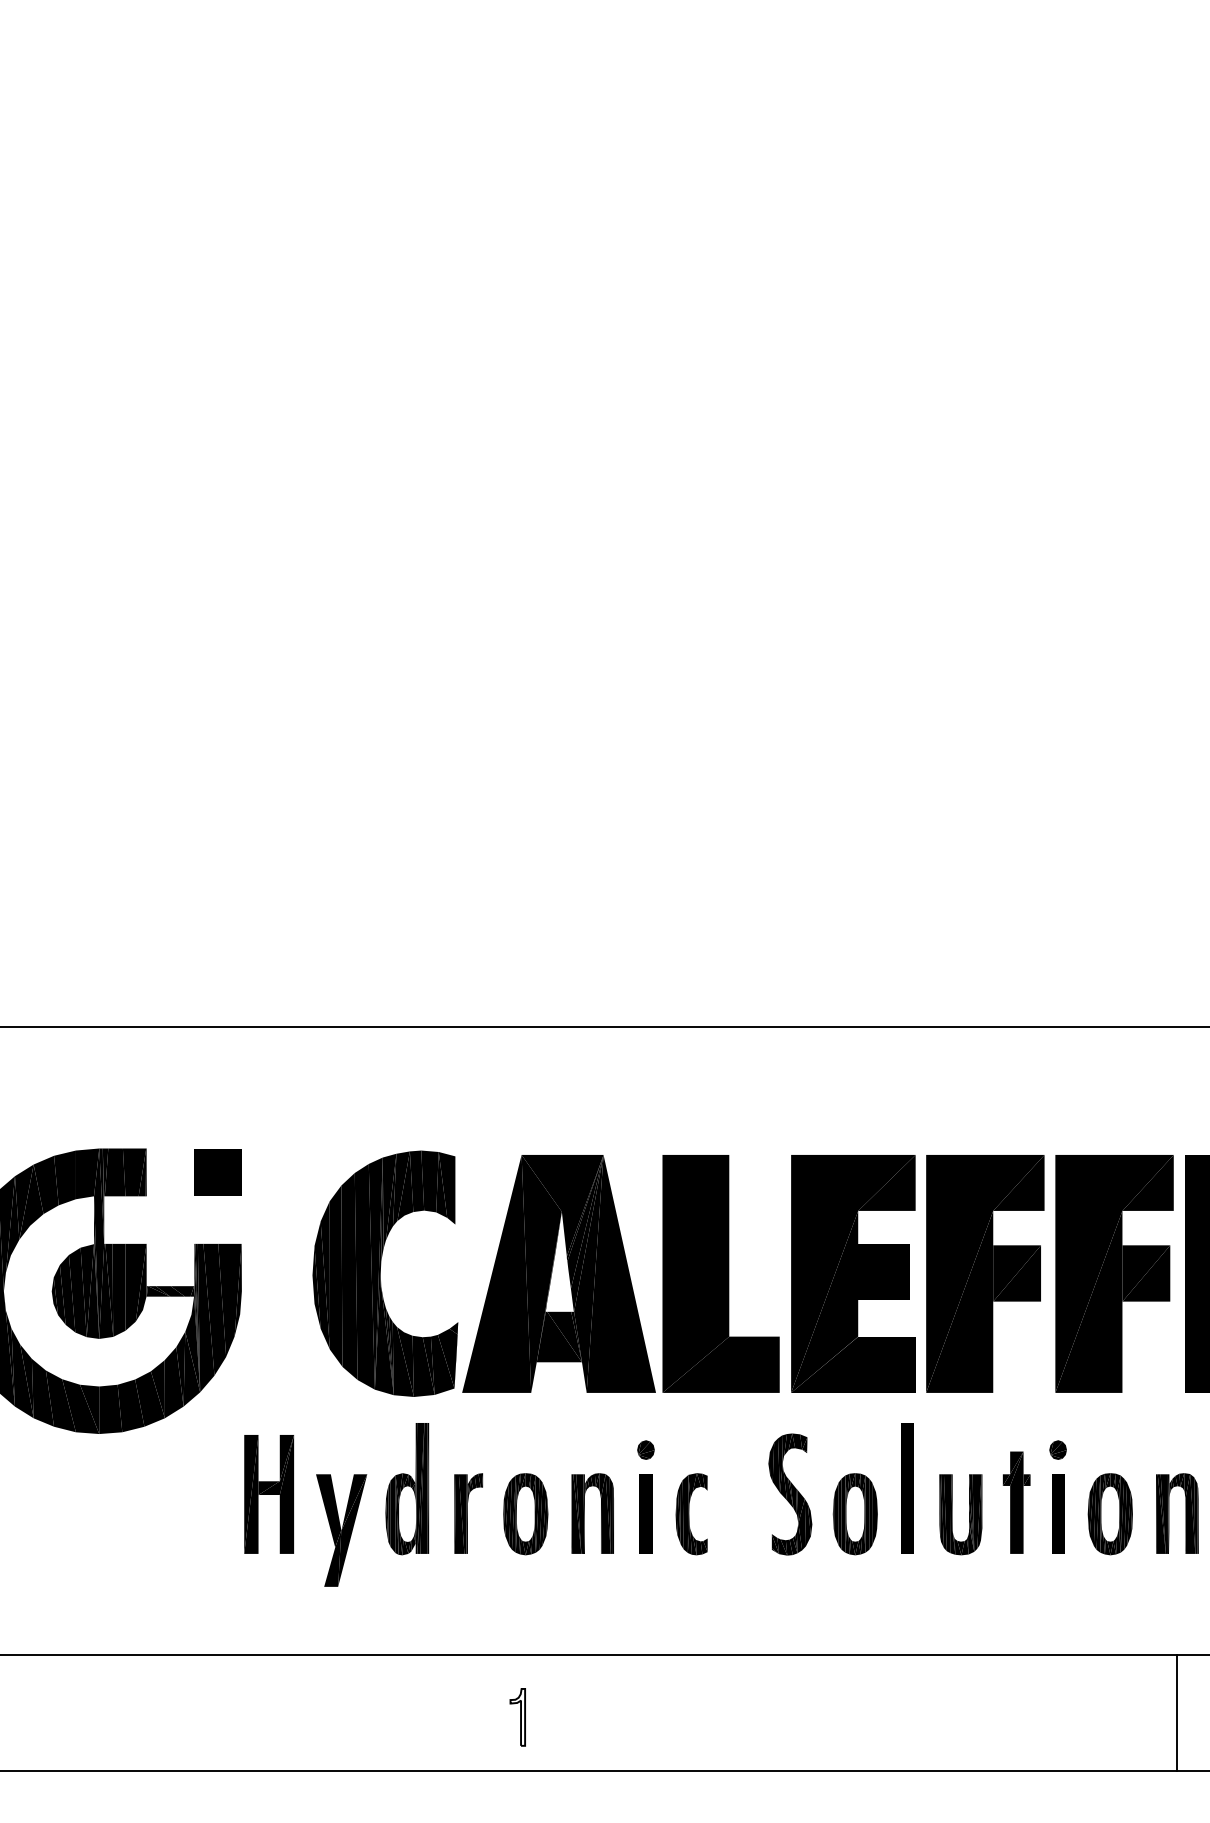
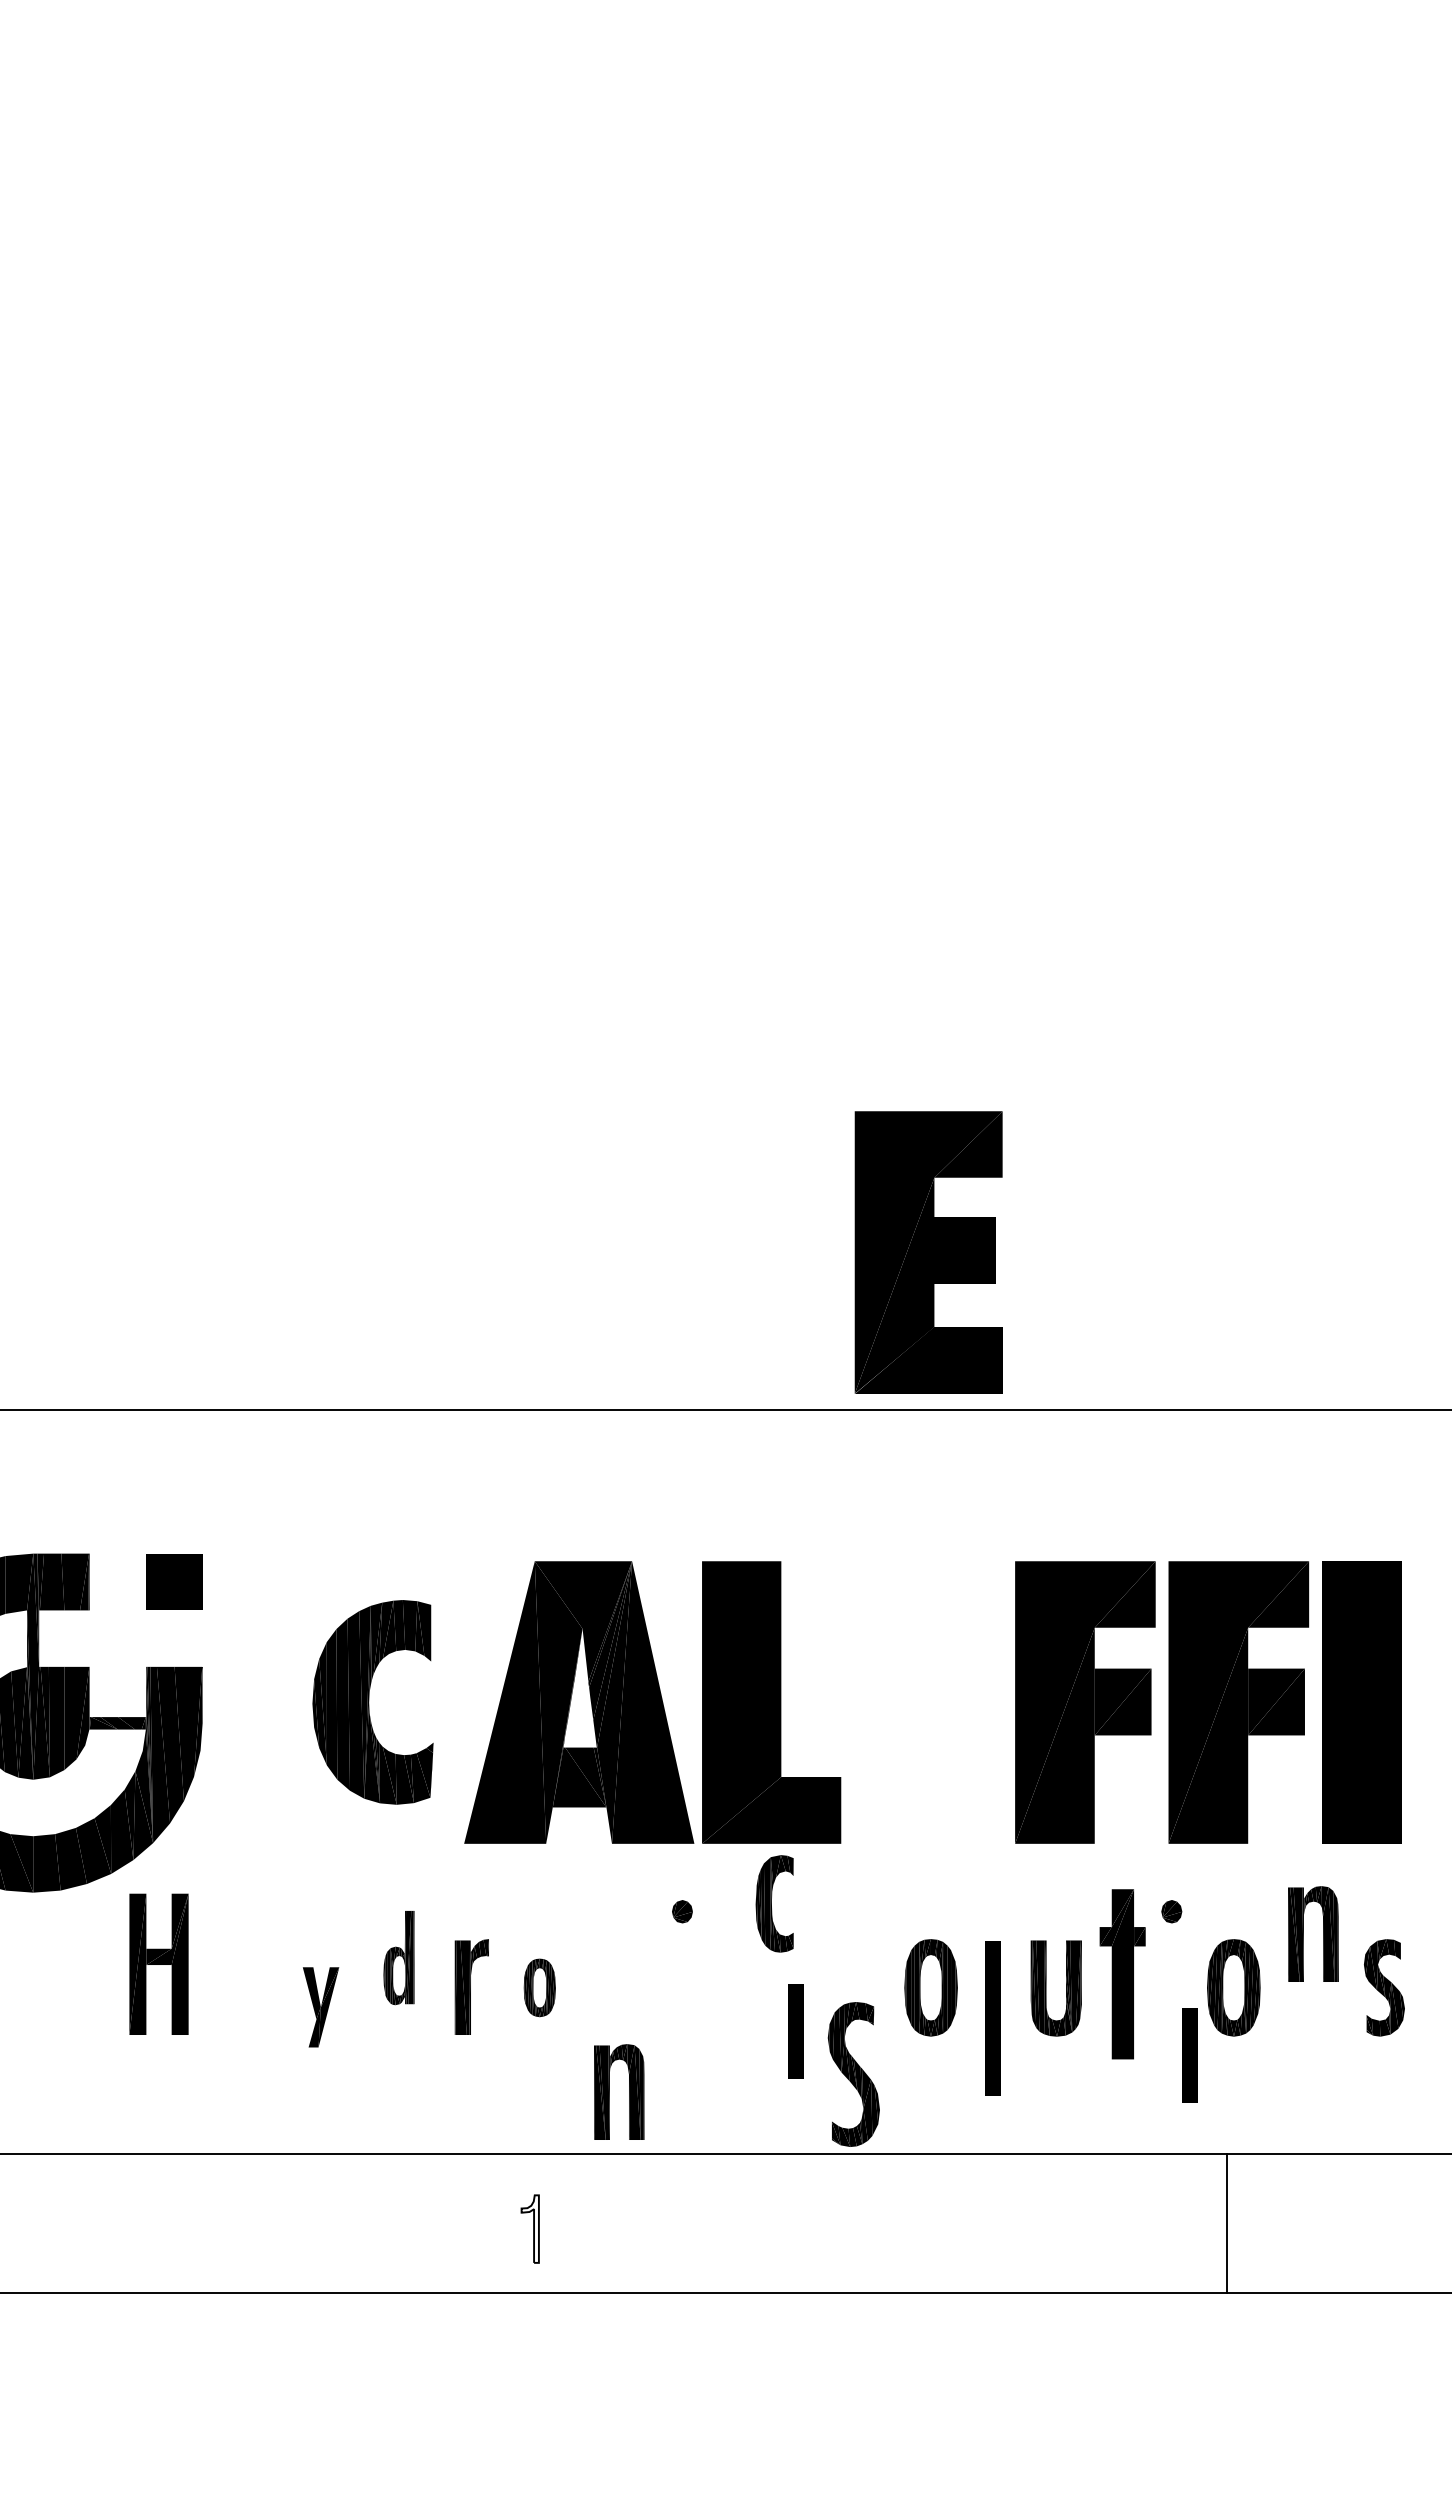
part: (384, 1273) -> (372, 1702), size x0.7
part: (853, 1273) -> (928, 1252), moved
part: (406, 1488) -> (398, 1957), size x0.6
part: (907, 1488) -> (992, 2018), moved
part: (268, 1493) -> (158, 1963), moved
part: (790, 1494) -> (853, 2074), moved
part: (1016, 1502) -> (1122, 1973), size x1.4
part: (525, 1513) -> (539, 1987), size x0.6
part: (584, 1513) -> (609, 2091), moved
part: (645, 1513) -> (795, 2031), moved
part: (691, 1513) -> (774, 1903), moved
part: (1057, 1513) -> (1189, 2055), moved
part: (1169, 1513) -> (1303, 1933), moved
part: (341, 1530) -> (320, 2007), size x0.6
line: (1177, 1712) -> (1227, 2223), moved

